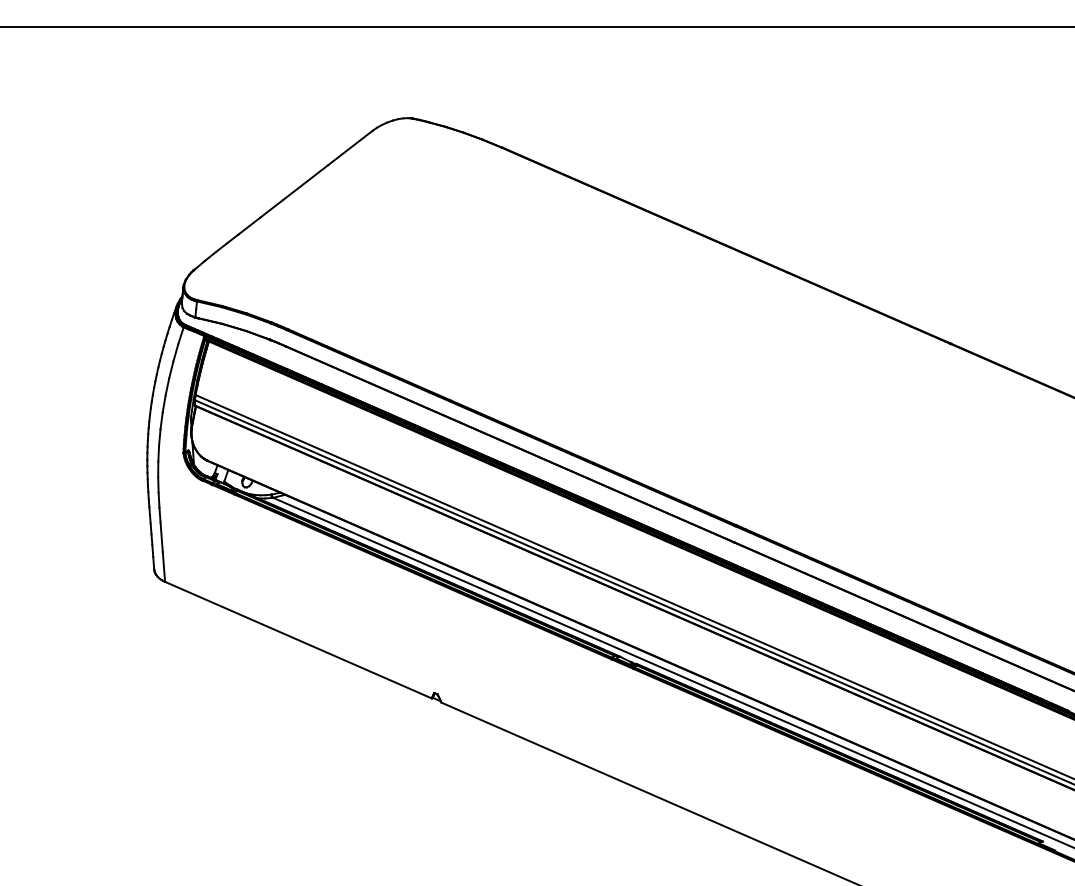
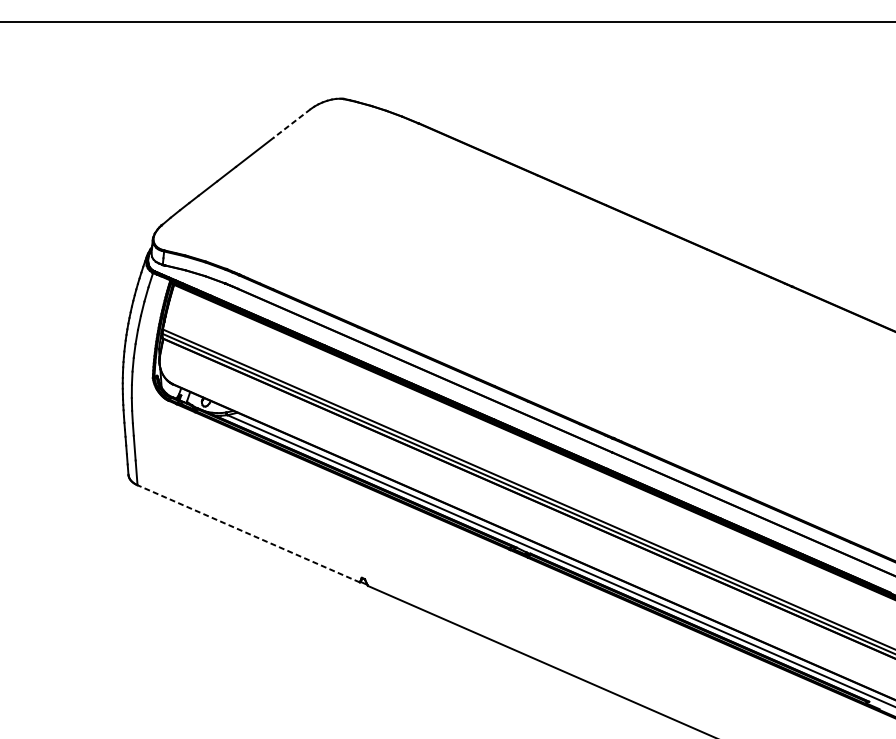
line: (350, 148) -> (292, 124), solid -> dashed
line: (298, 640) -> (248, 534), solid -> dashed

